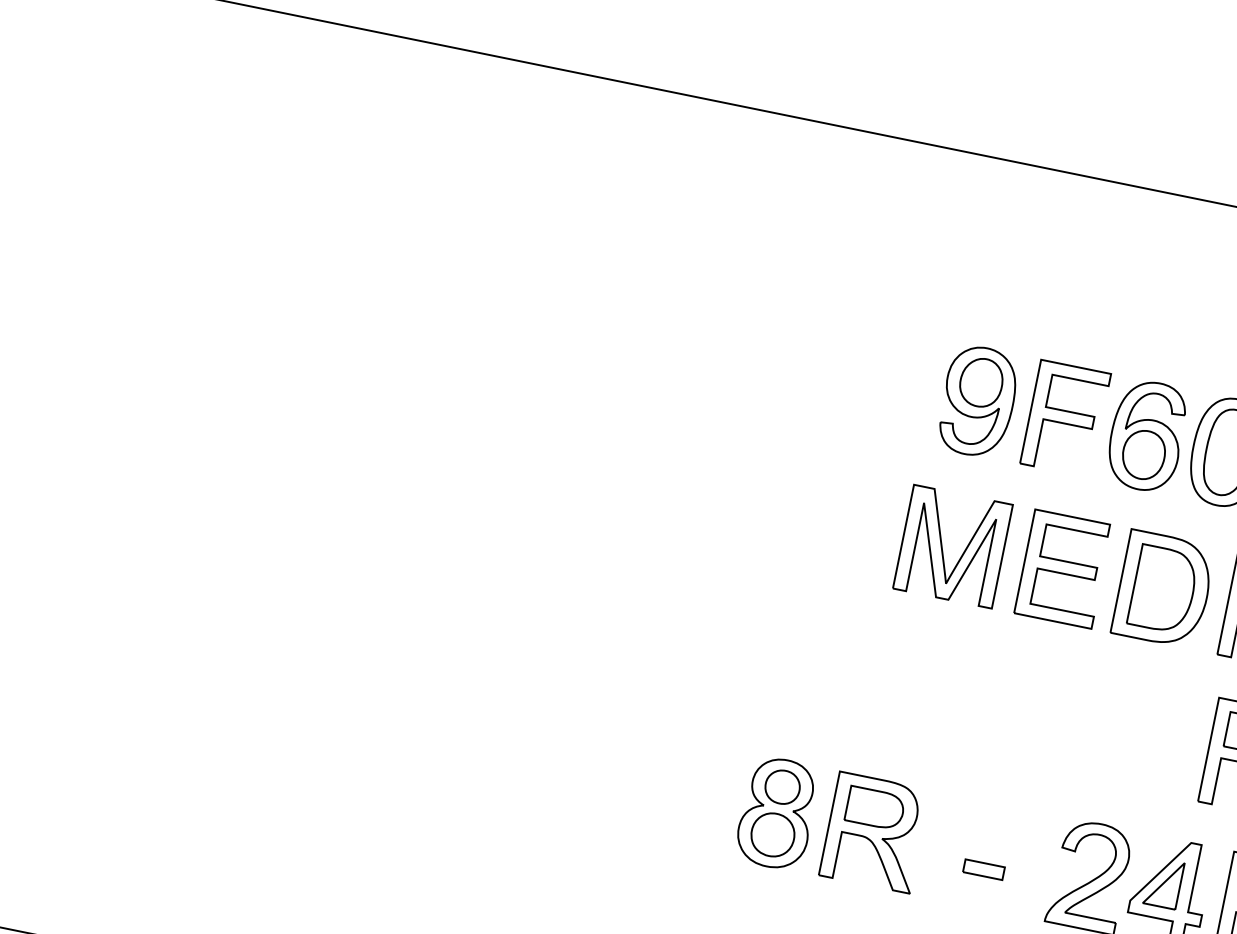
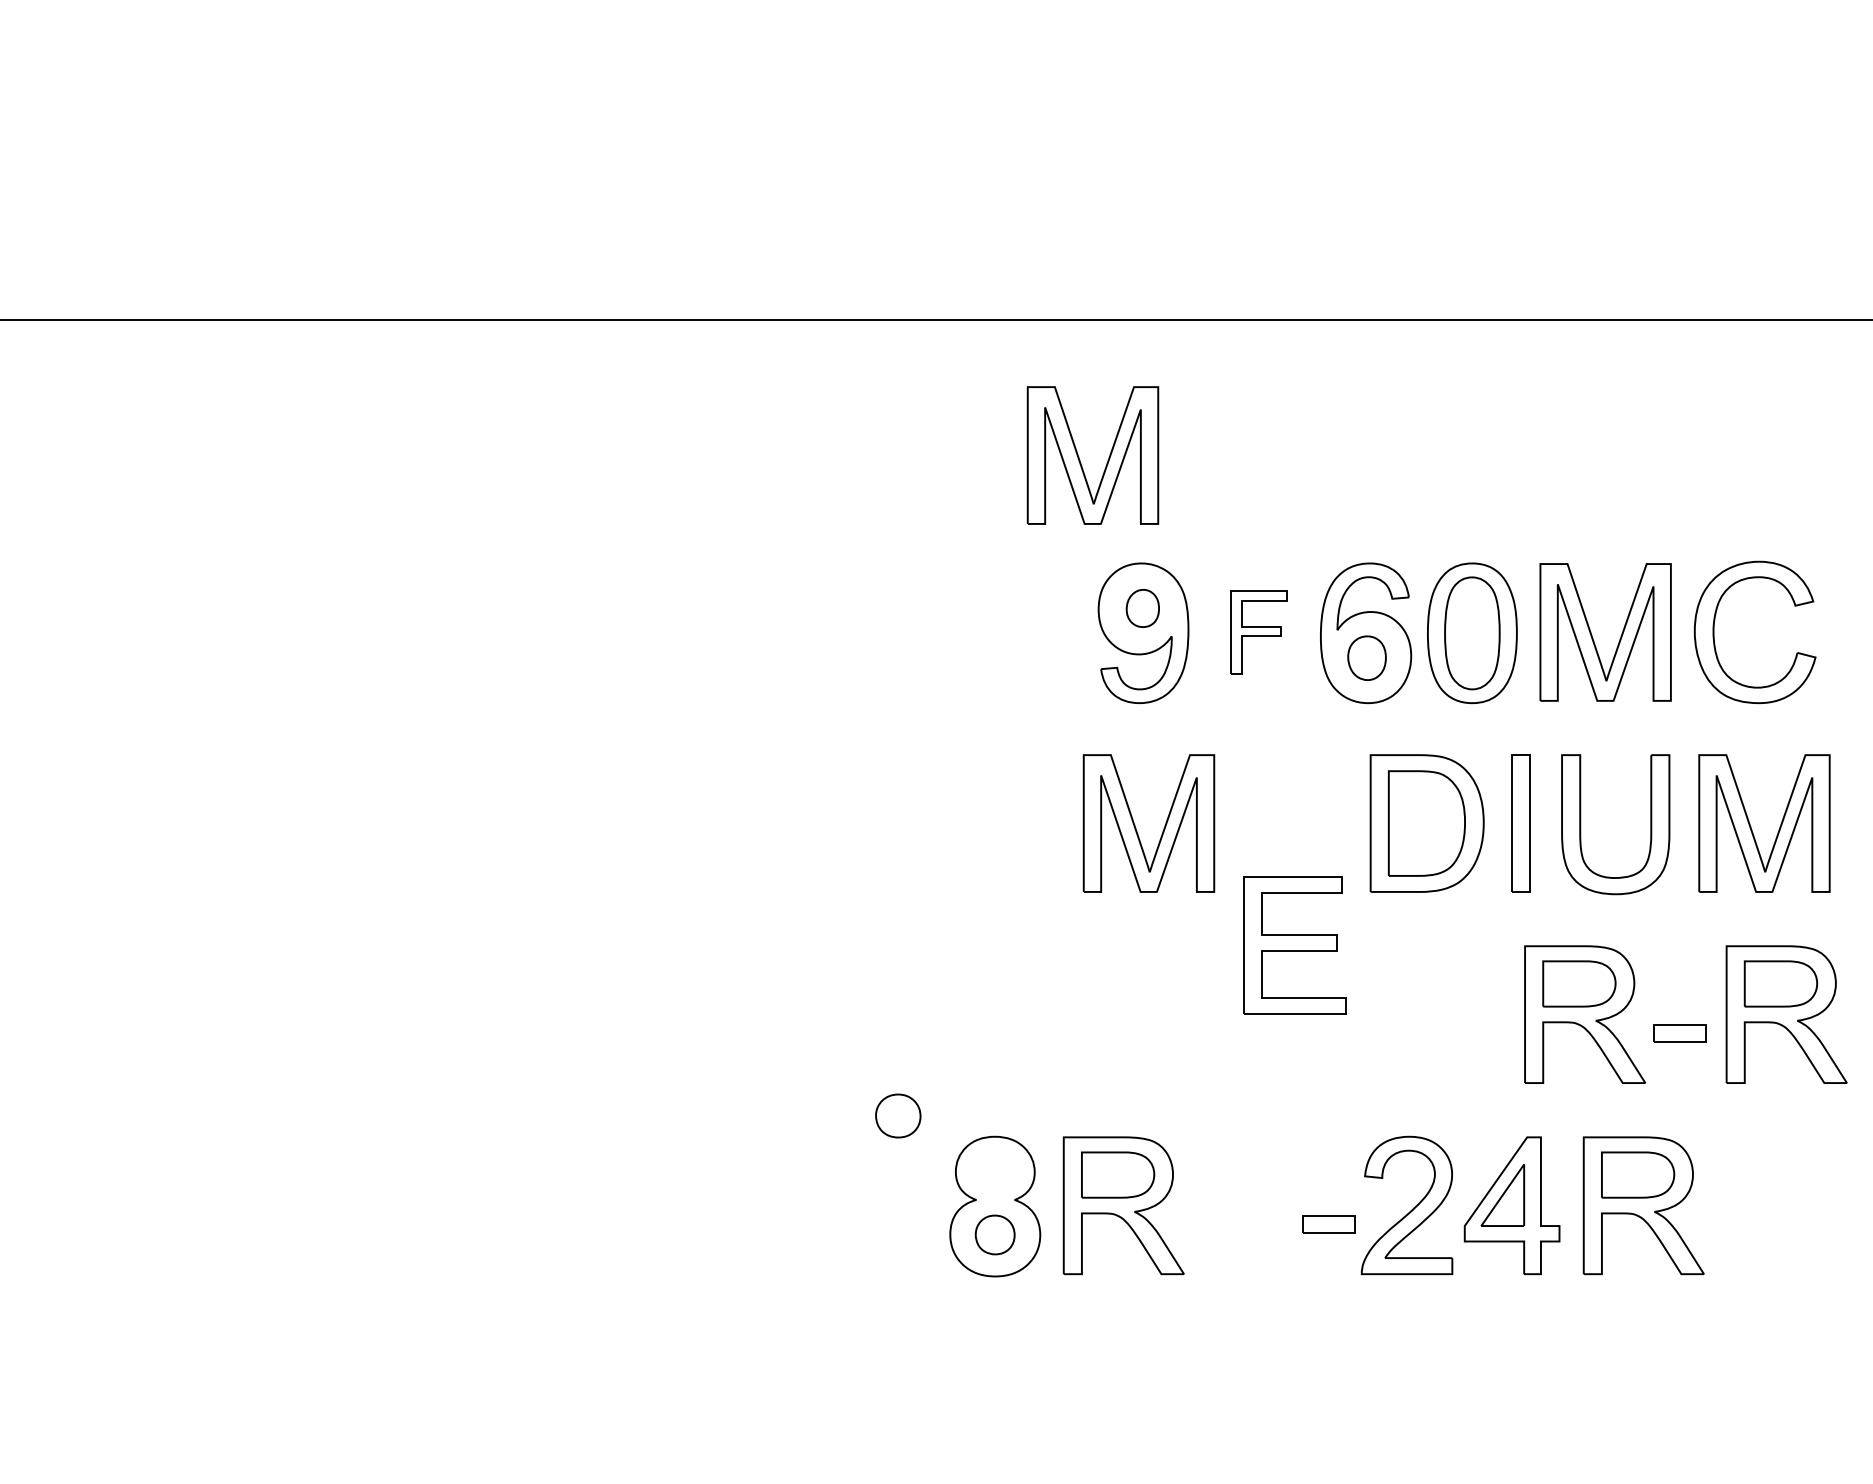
part: (957, 260) -> (1080, 460), added
part: (981, 382) -> (1142, 608), size x0.6
part: (1065, 418) -> (1258, 632), size x0.6
part: (1143, 455) -> (1366, 658), size x0.7
part: (1063, 569) -> (1294, 945), moved
part: (782, 786) -> (898, 1115), moved
part: (772, 834) -> (994, 1234), size x0.7
part: (983, 869) -> (1328, 1224), moved

